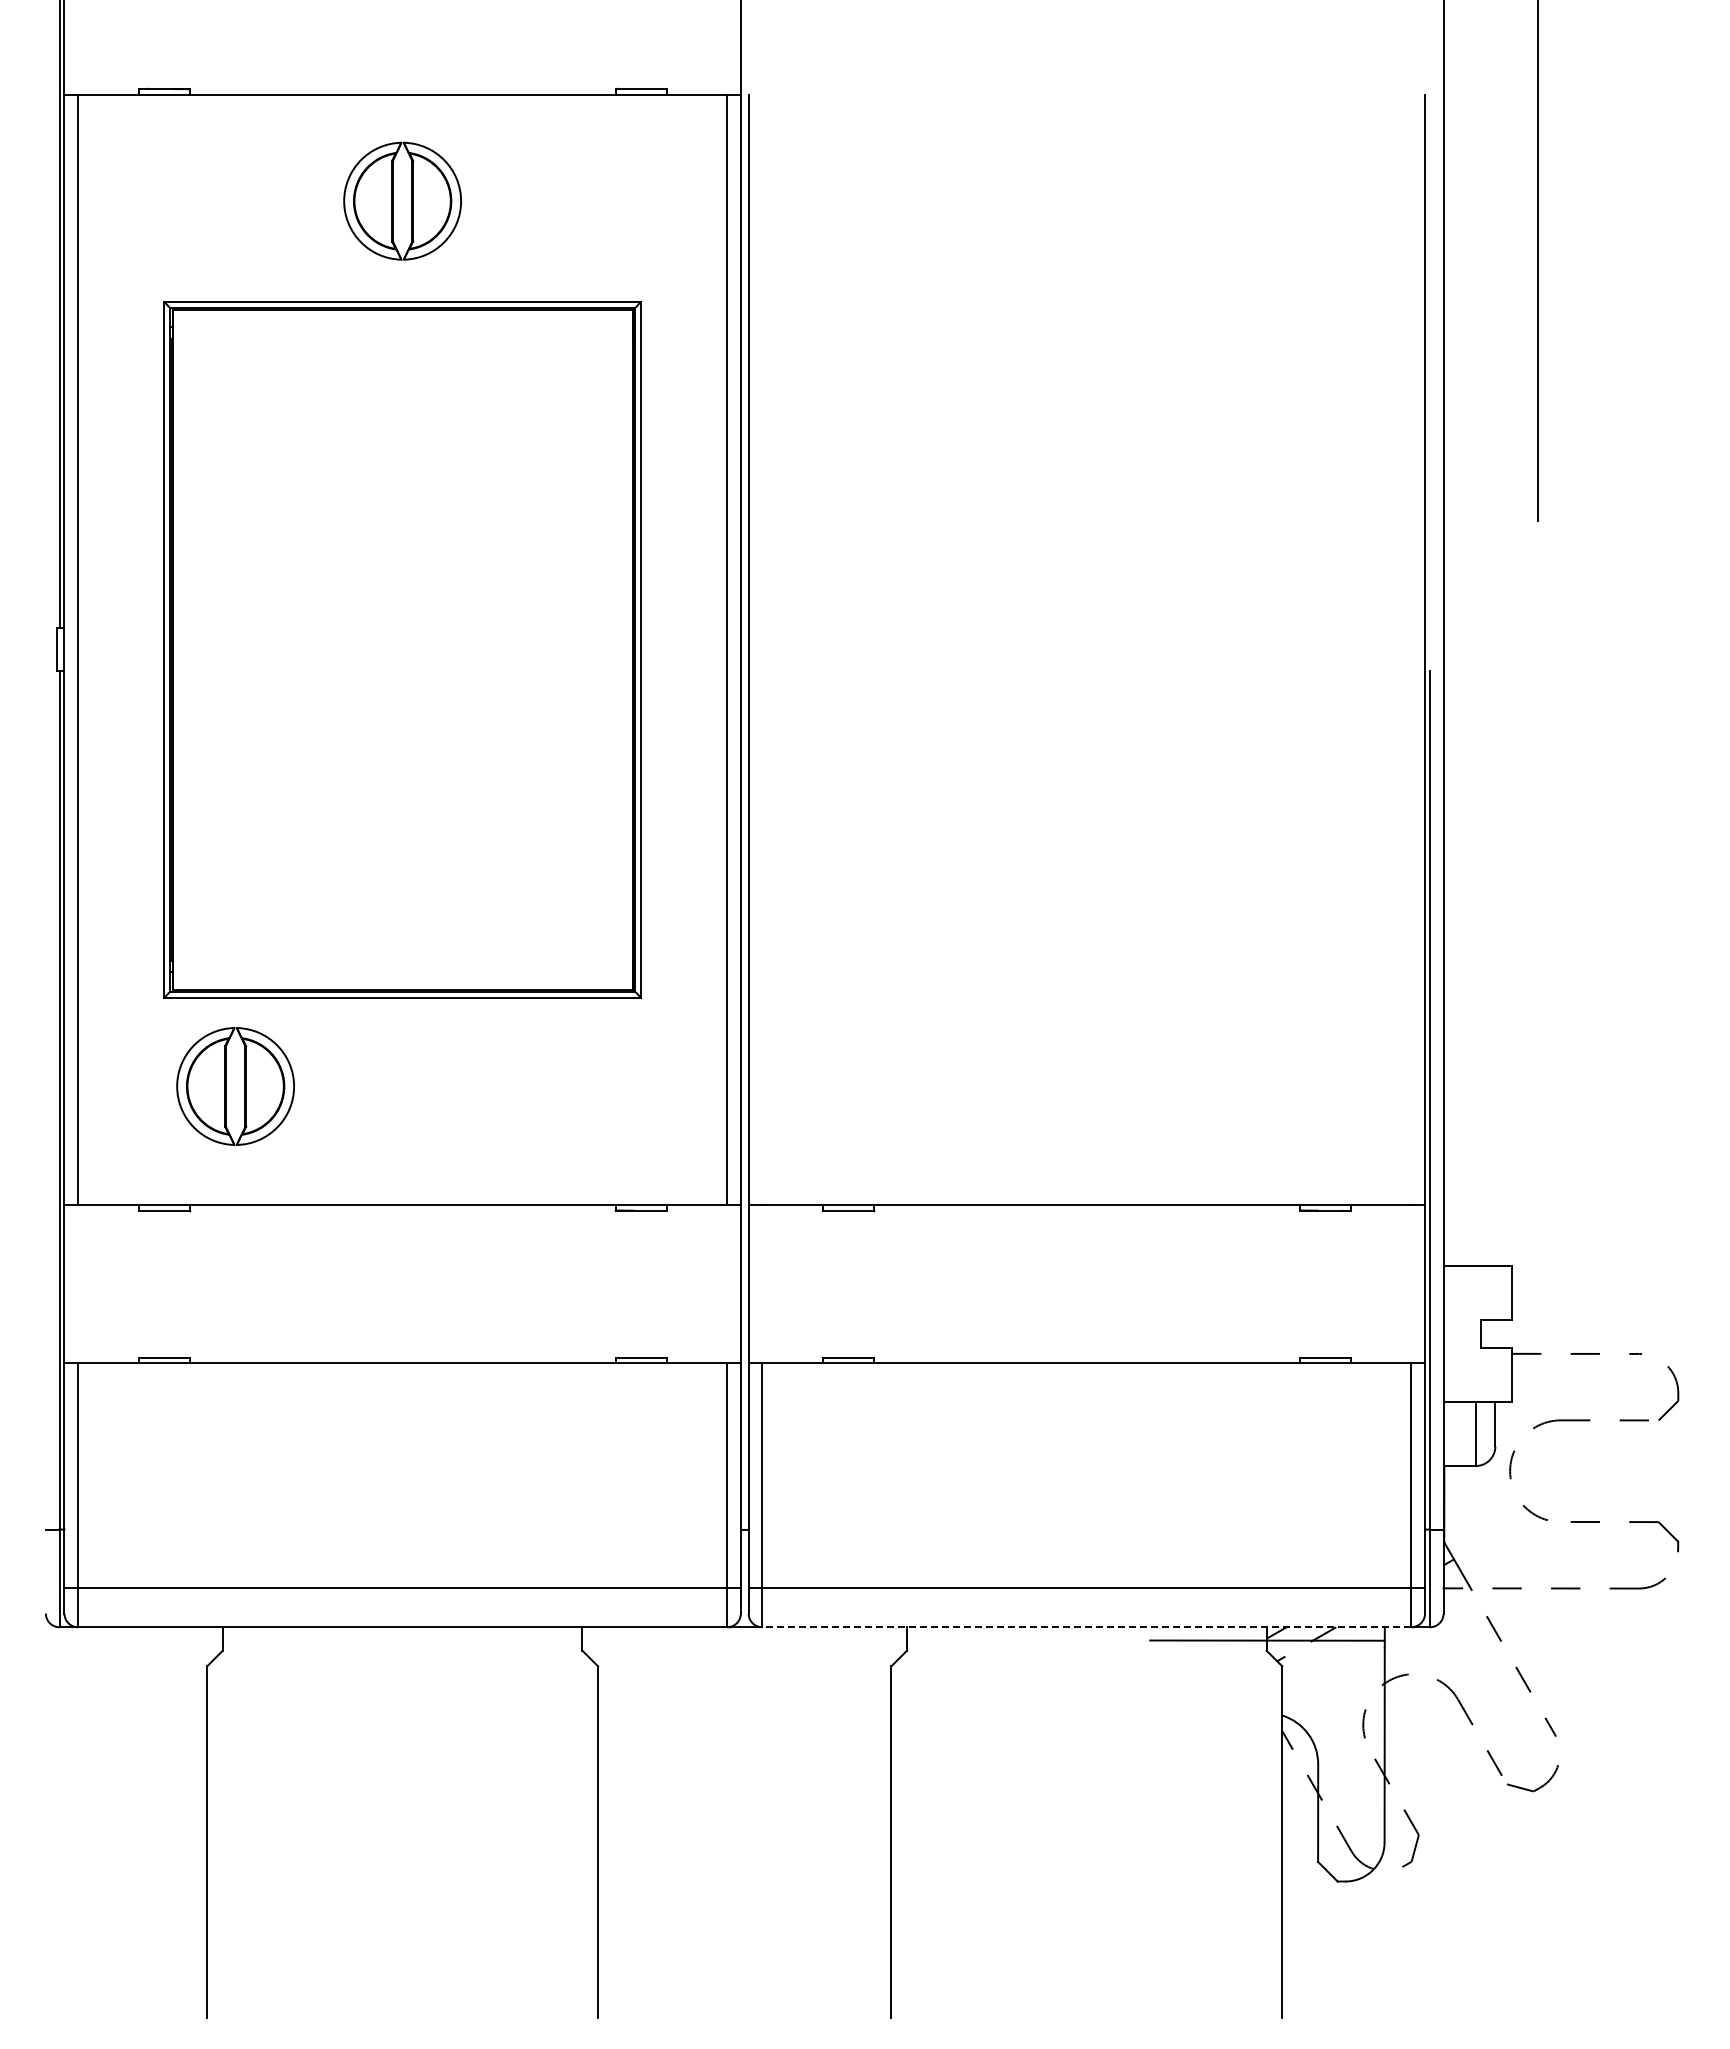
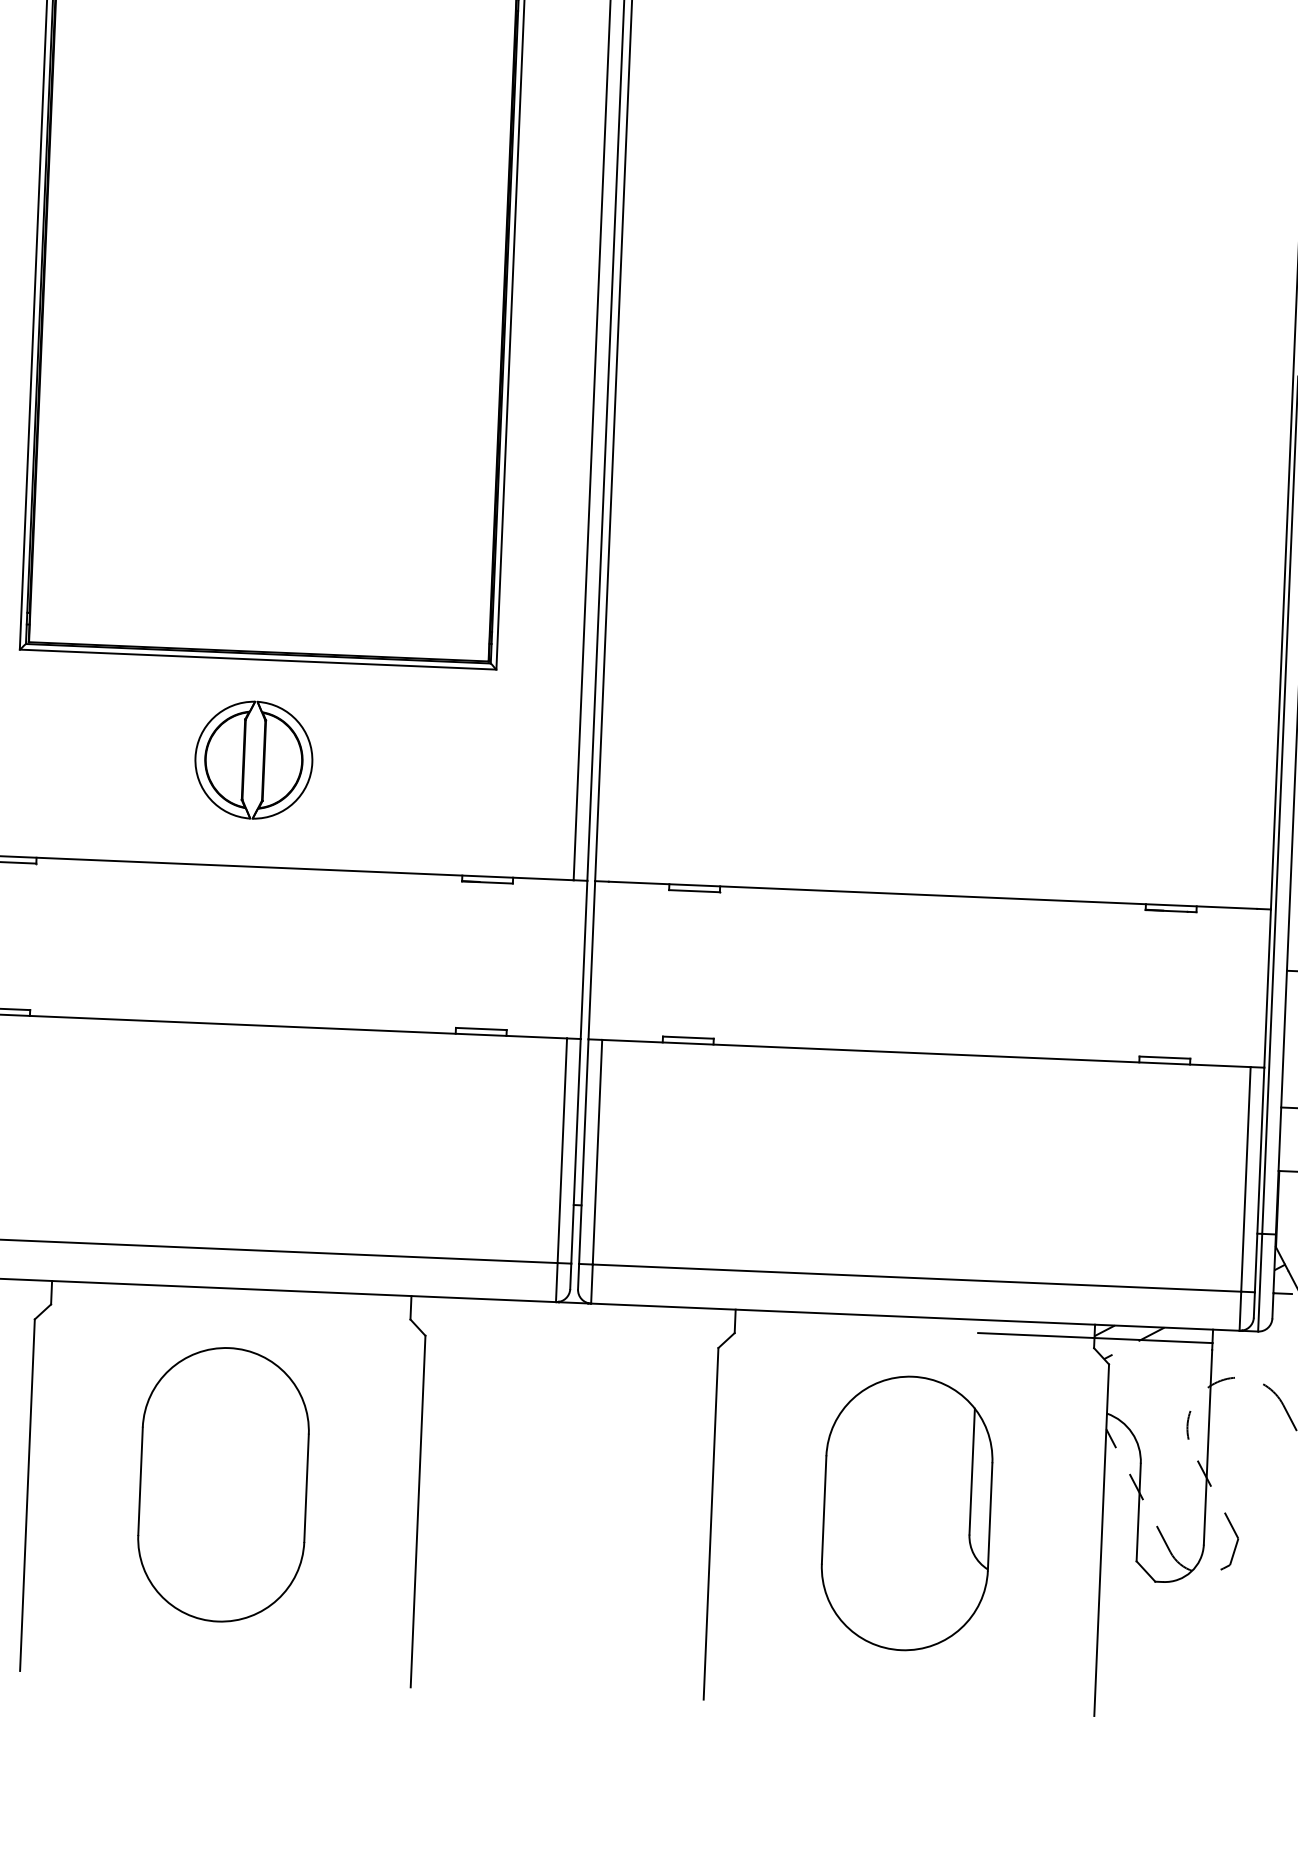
part: (235, 1086) -> (253, 760), moved
line: (1086, 1627) -> (915, 1317), dashed -> solid
part: (402, 1823) -> (223, 1484), added
part: (1086, 1823) -> (906, 1513), added

